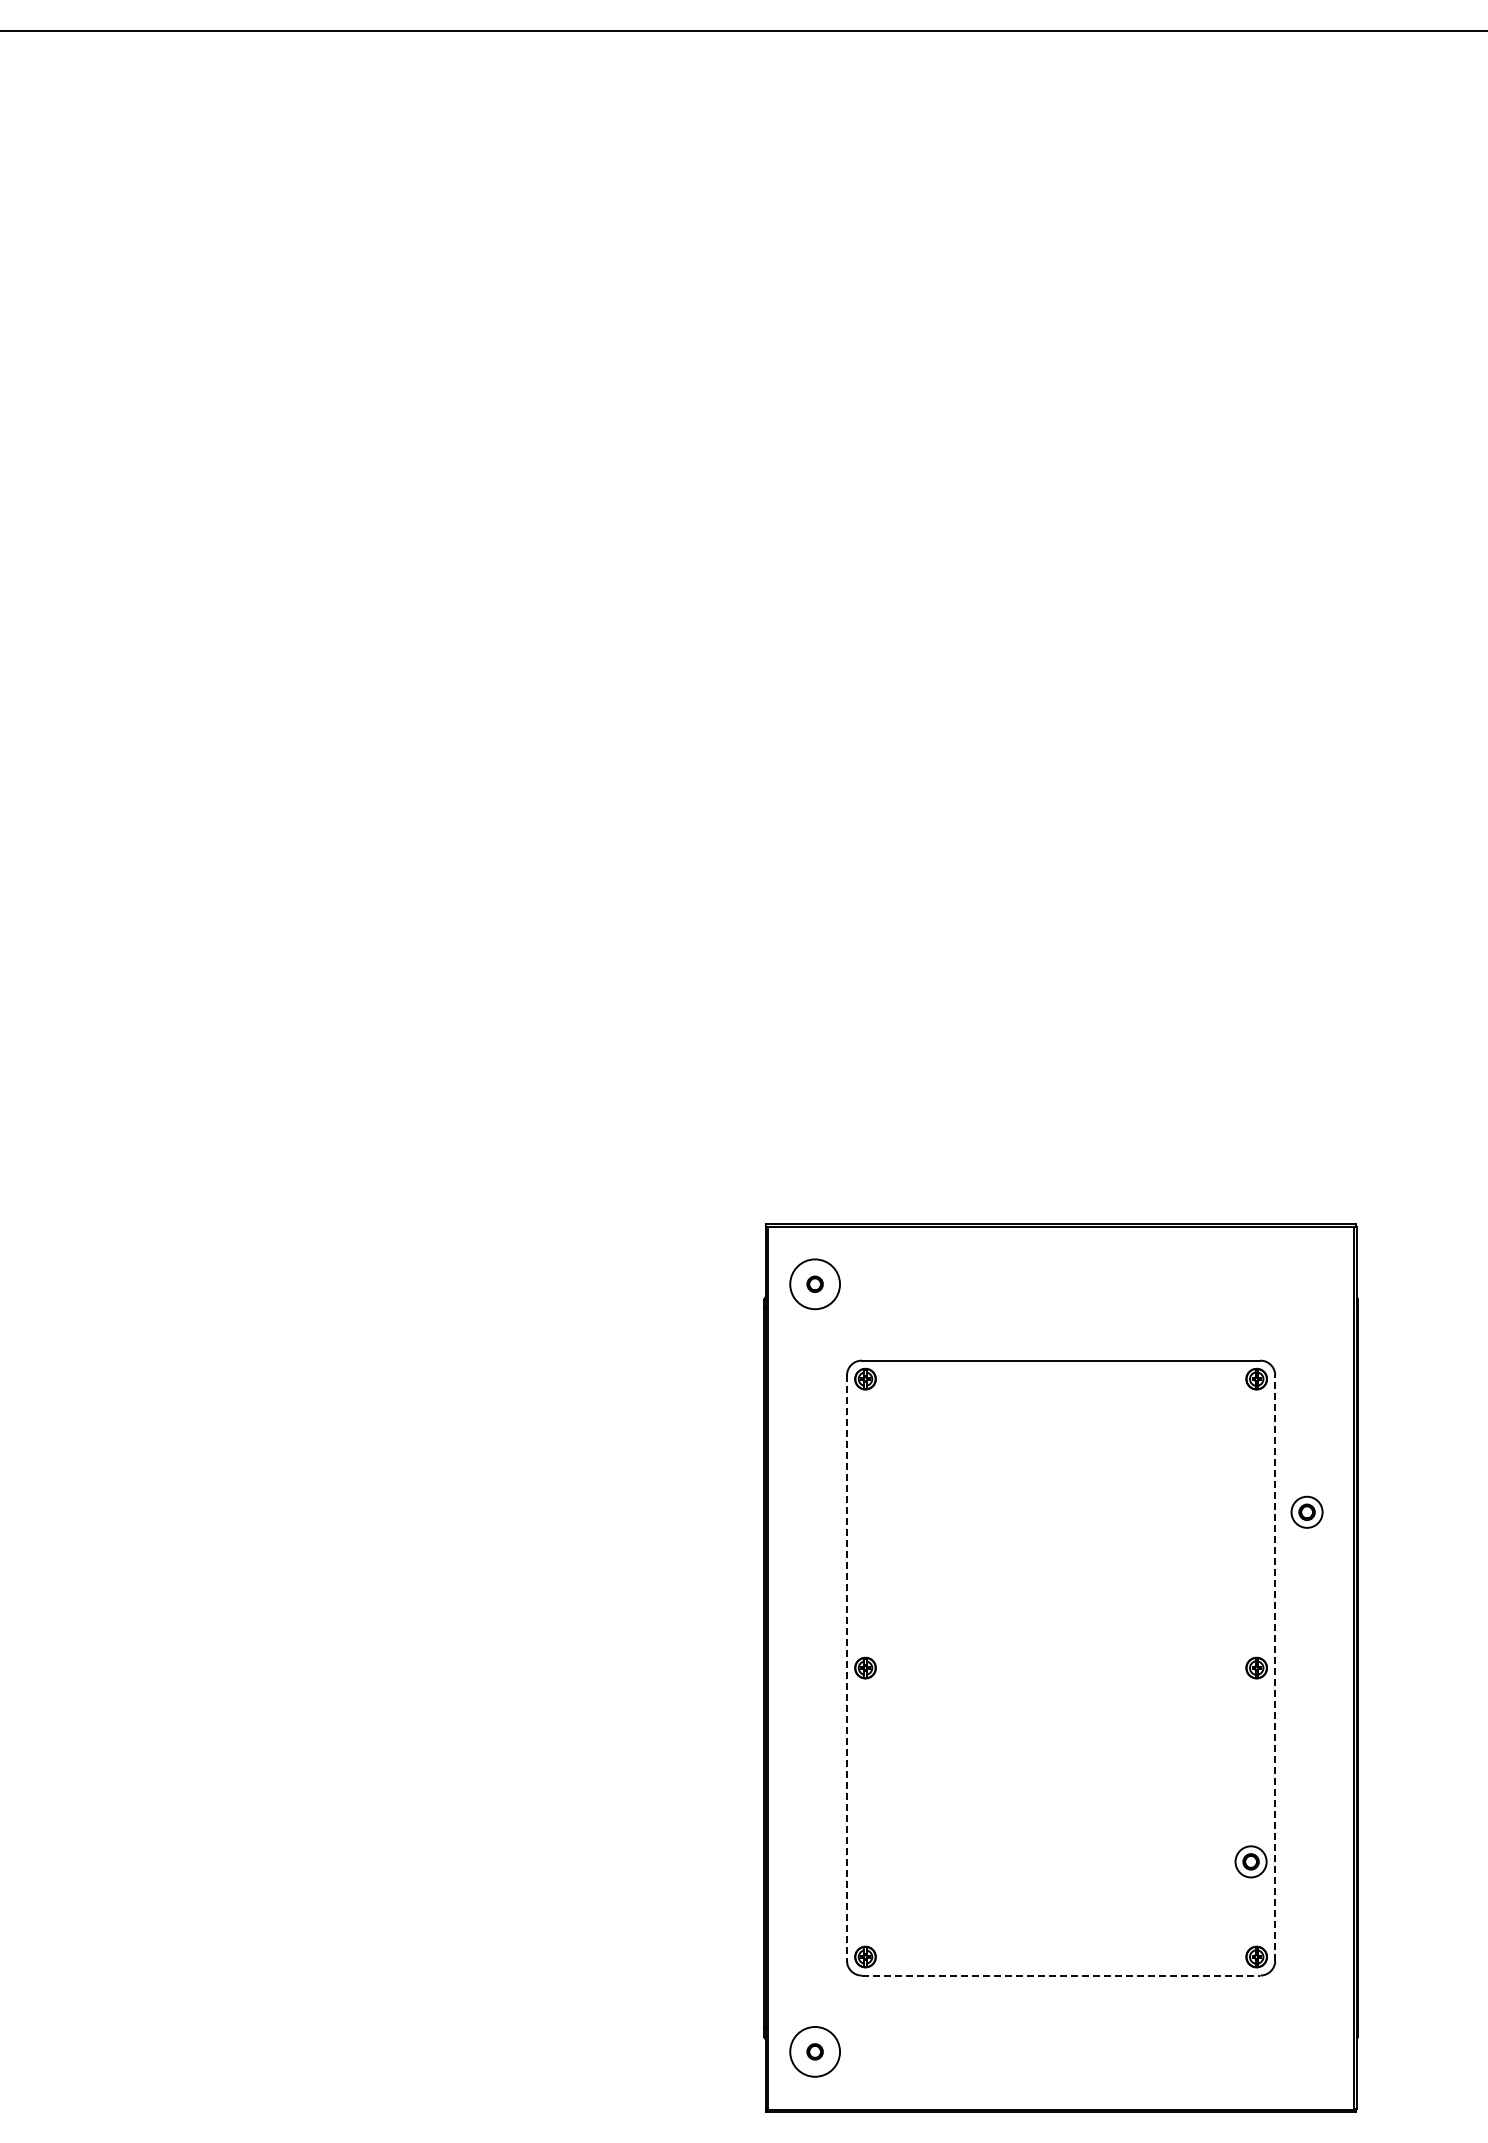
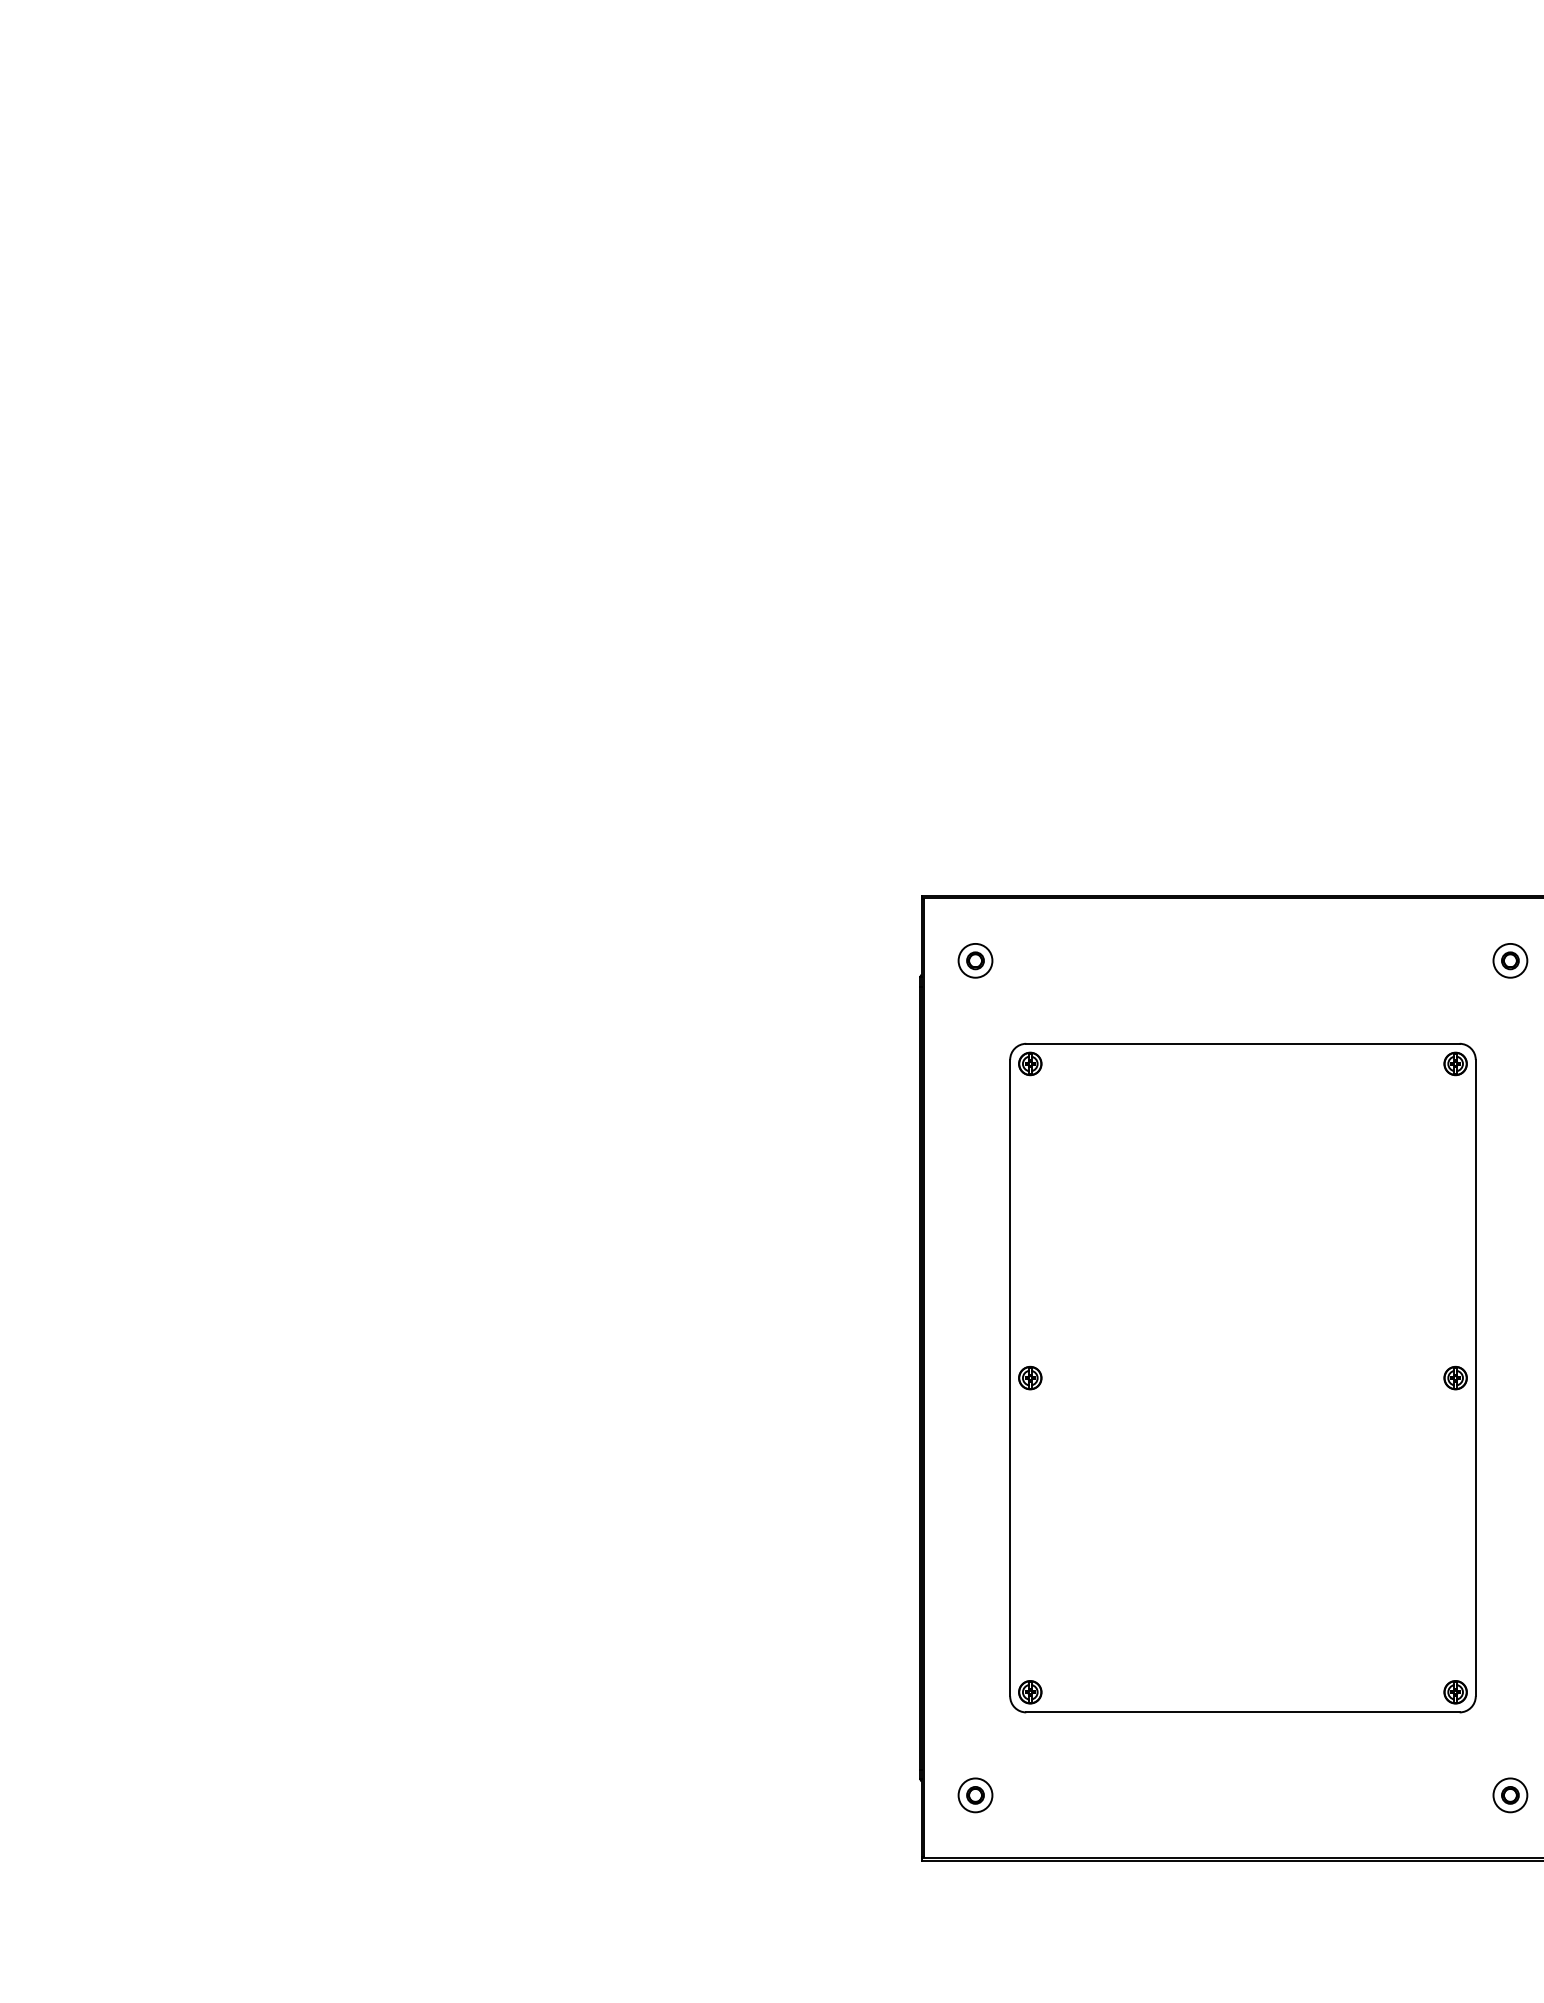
circle: (814, 1283) -> (974, 959), size x0.62
part: (1306, 1511) -> (1509, 959), moved
line: (846, 1668) -> (1009, 1378), dashed -> solid
line: (1275, 1668) -> (1476, 1378), dashed -> solid
part: (1250, 1861) -> (1509, 1794), moved
line: (1061, 1975) -> (1243, 1712), dashed -> solid
circle: (814, 2051) -> (974, 1794), size x0.62

